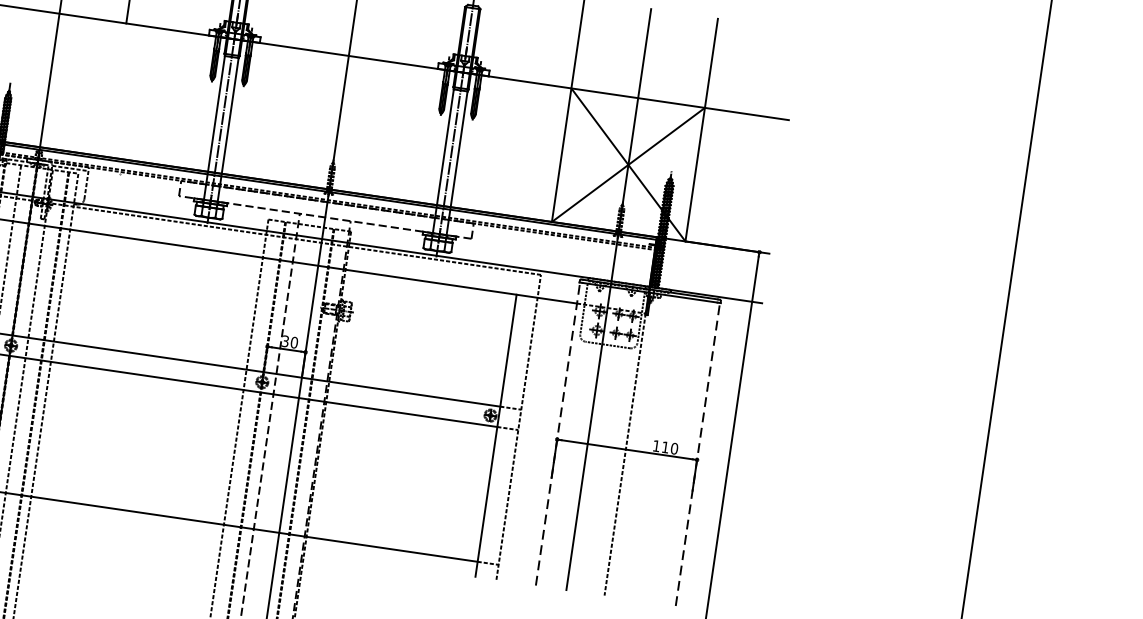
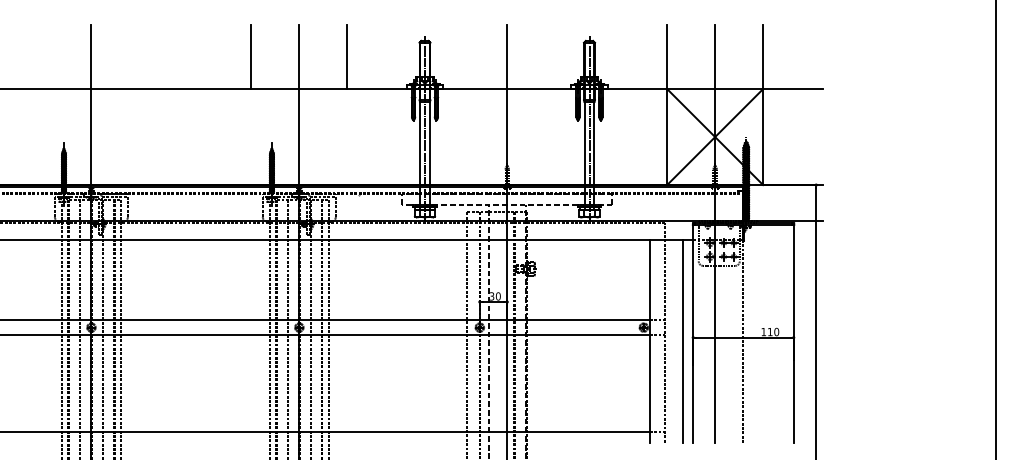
line: (558, 433) -> (693, 333), dashed -> solid
line: (543, 441) -> (683, 340), added
line: (697, 454) -> (793, 333), dashed -> solid

